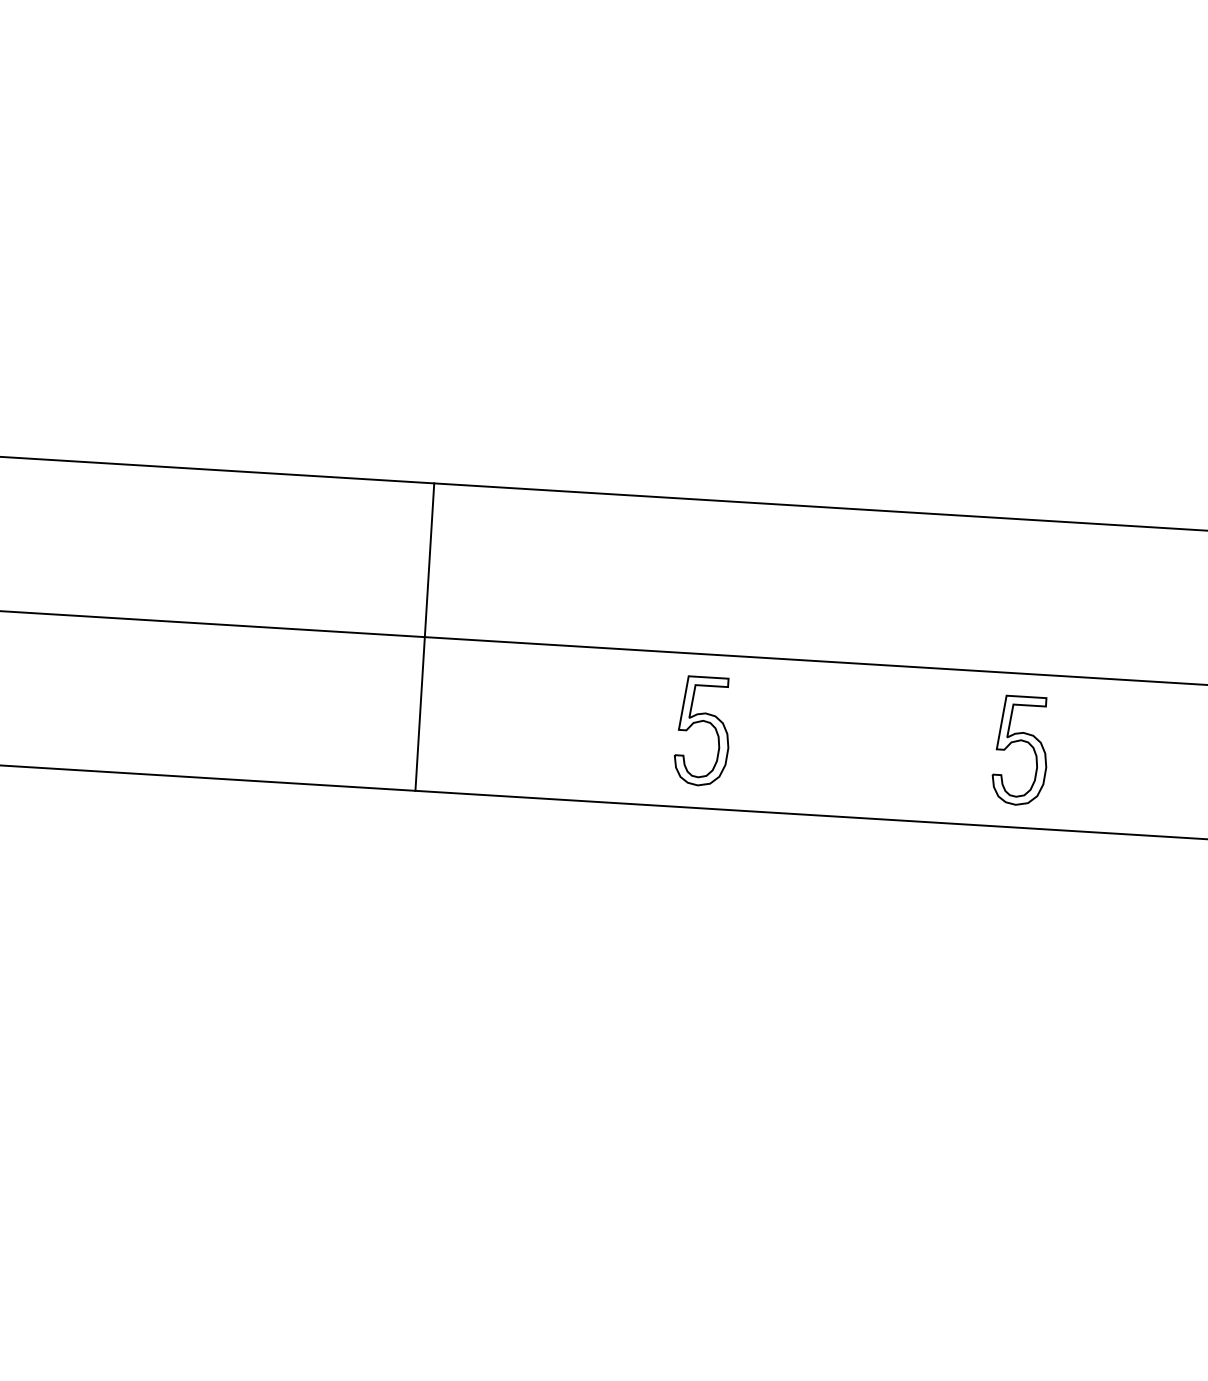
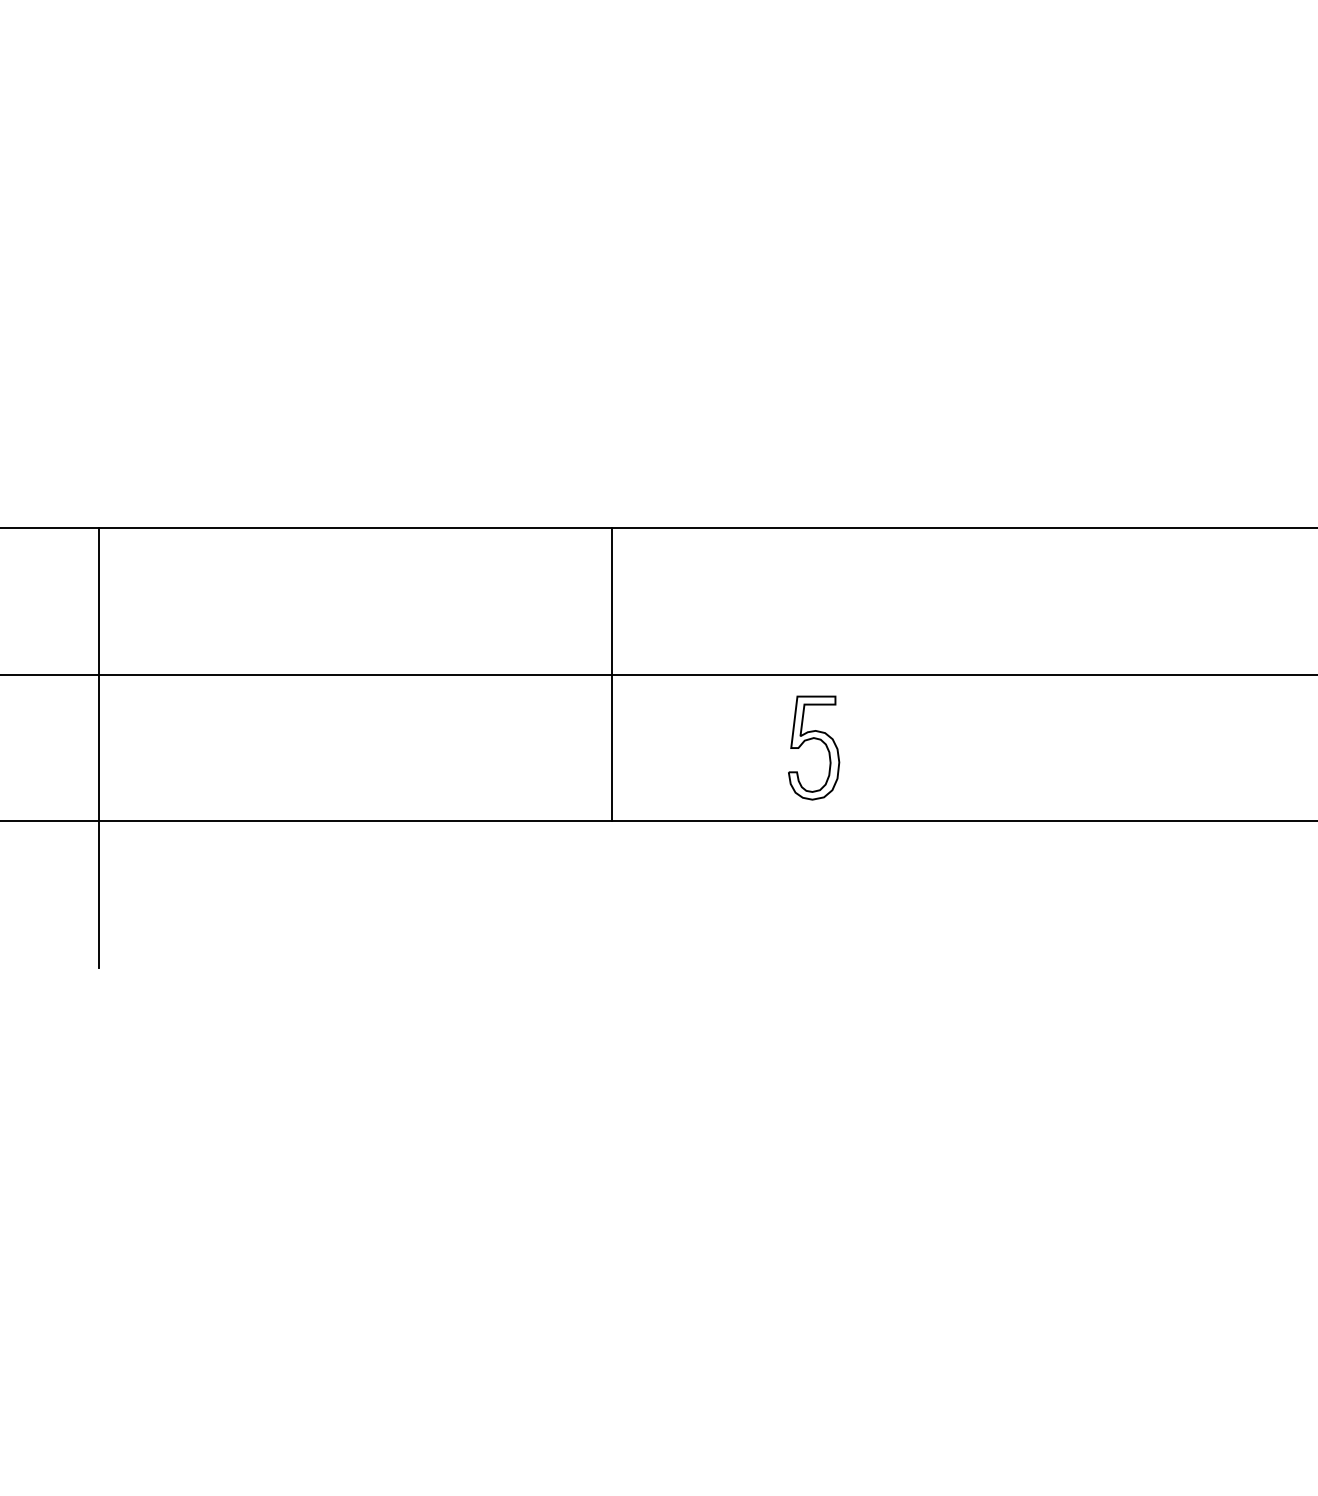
line: (424, 636) -> (611, 674), moved
part: (1021, 741) -> (1117, 739), removed

